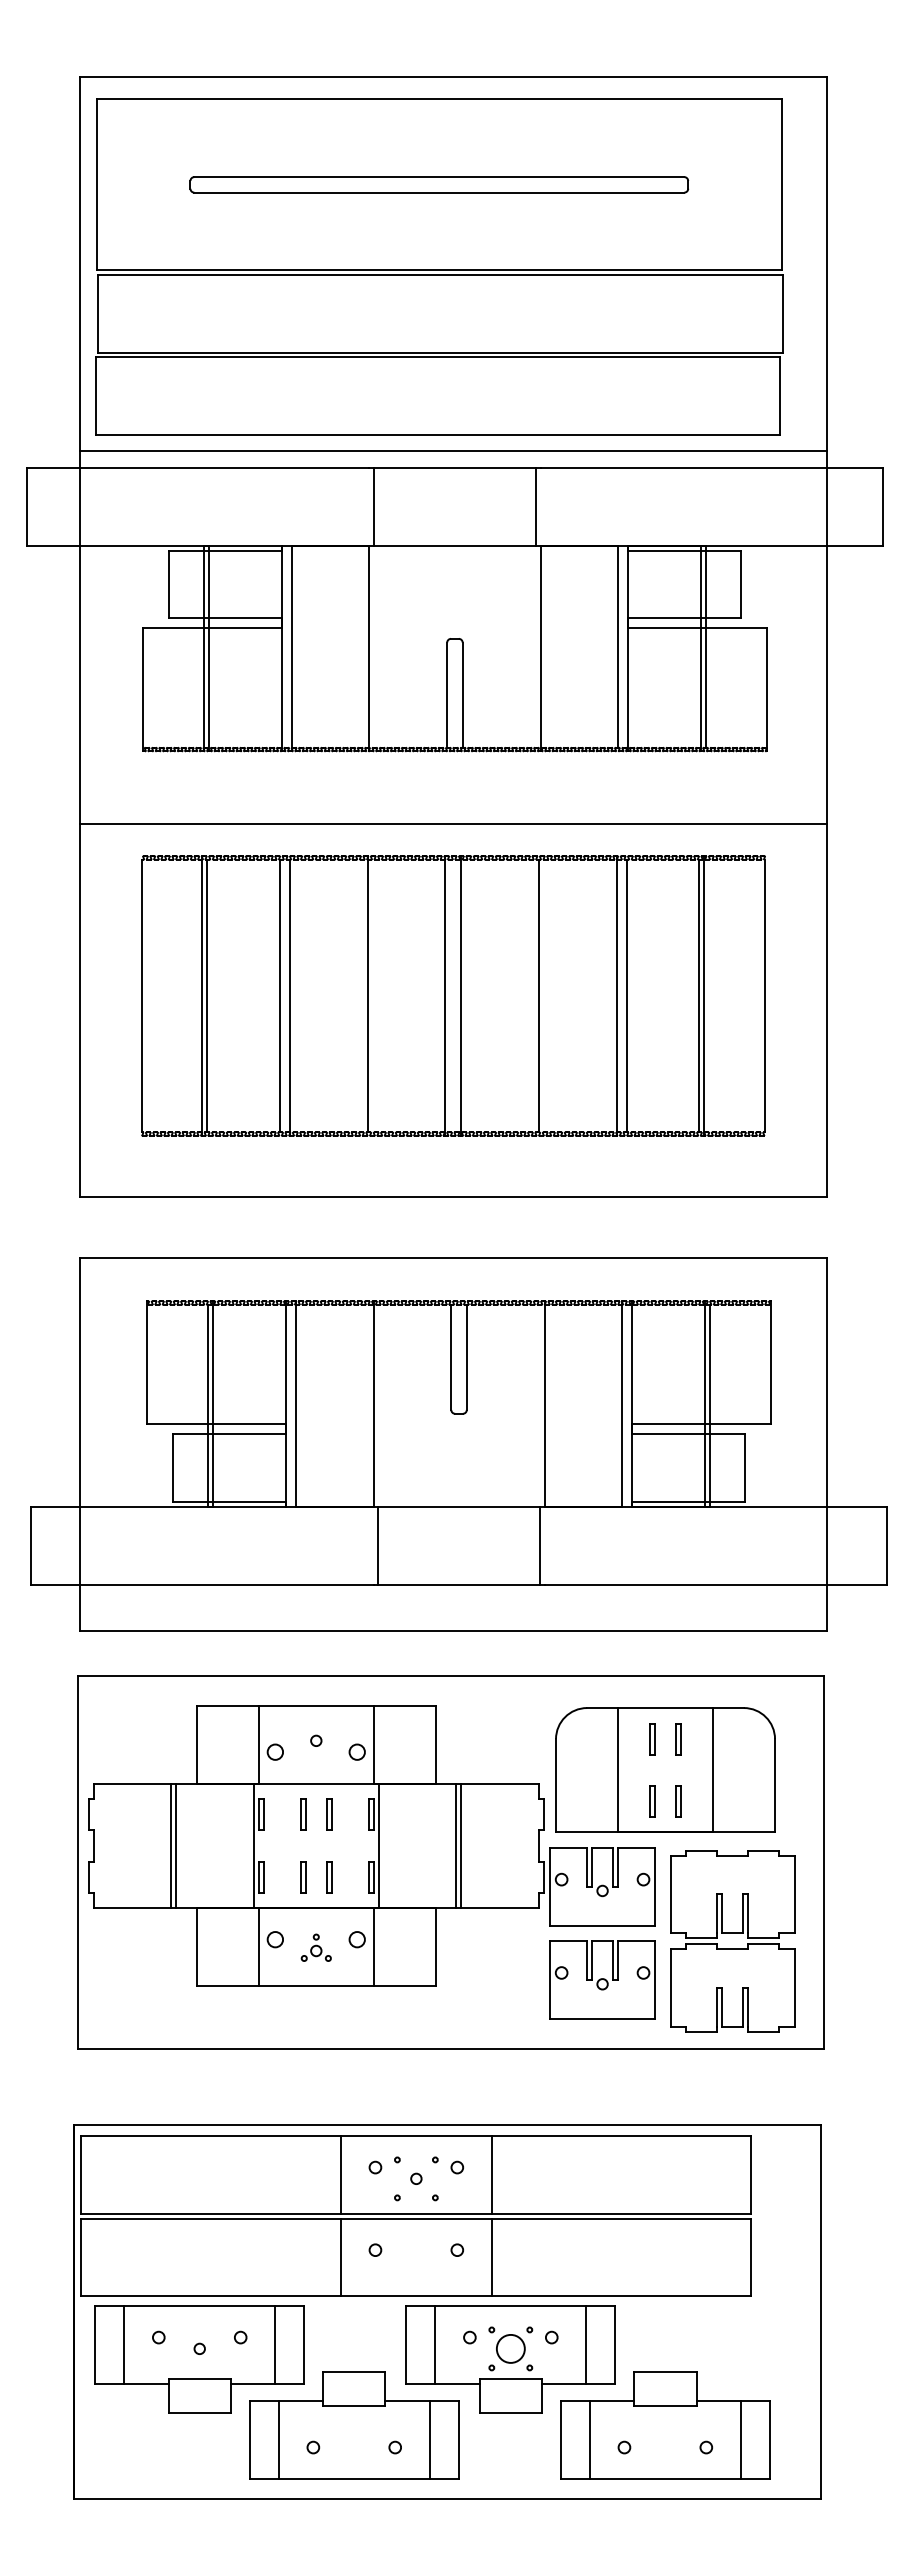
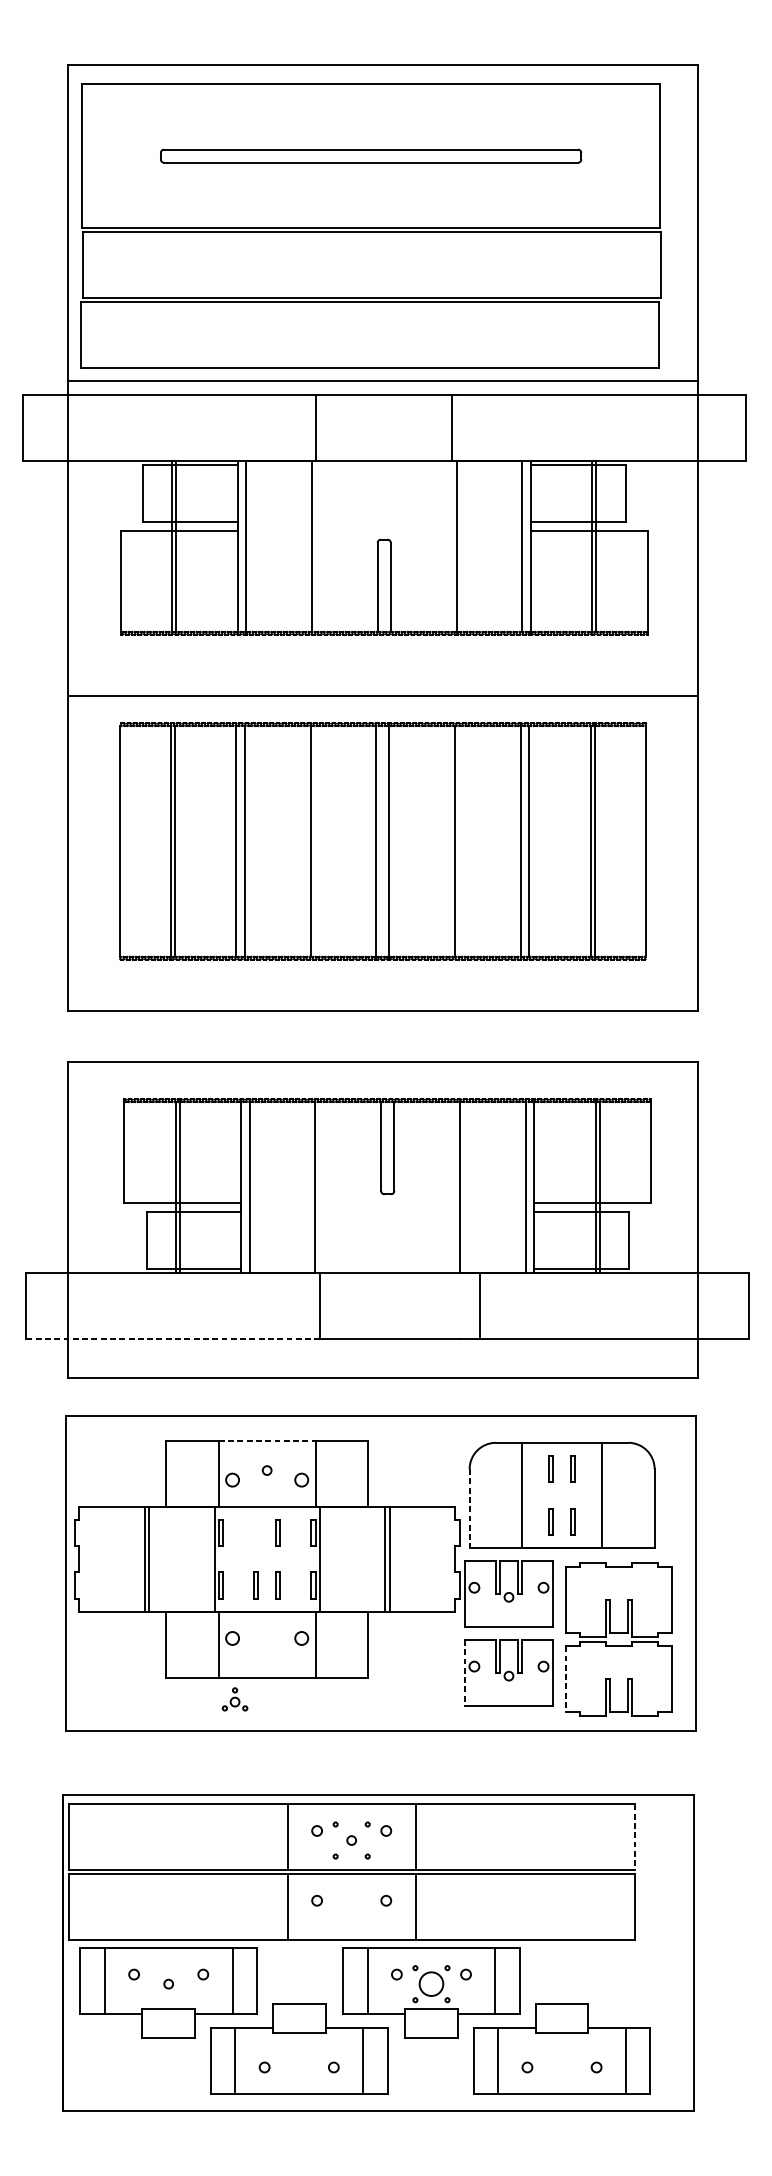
line: (539, 1545) -> (480, 1305), moved
line: (202, 1584) -> (171, 1338), solid -> dashed
line: (316, 1705) -> (267, 1440), solid -> dashed
line: (556, 1785) -> (470, 1508), solid -> dashed
part: (303, 1814) -> (256, 1532), removed
part: (315, 1947) -> (234, 1699), moved
line: (550, 1980) -> (464, 1672), solid -> dashed
line: (670, 1987) -> (566, 1678), solid -> dashed
line: (751, 2174) -> (634, 1836), solid -> dashed

